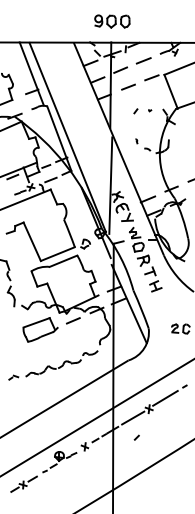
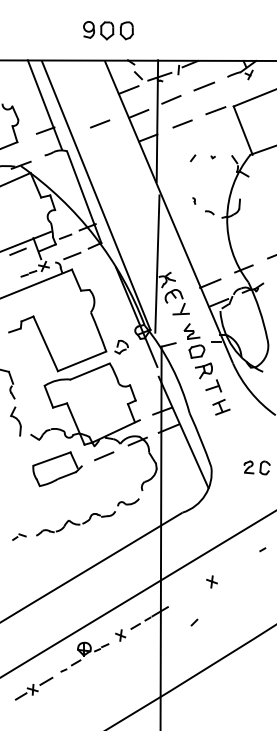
part: (112, 21) -> (108, 30), moved
line: (70, 86) -> (100, 123), added
line: (165, 397) -> (235, 565), removed
line: (133, 417) -> (189, 593), removed

